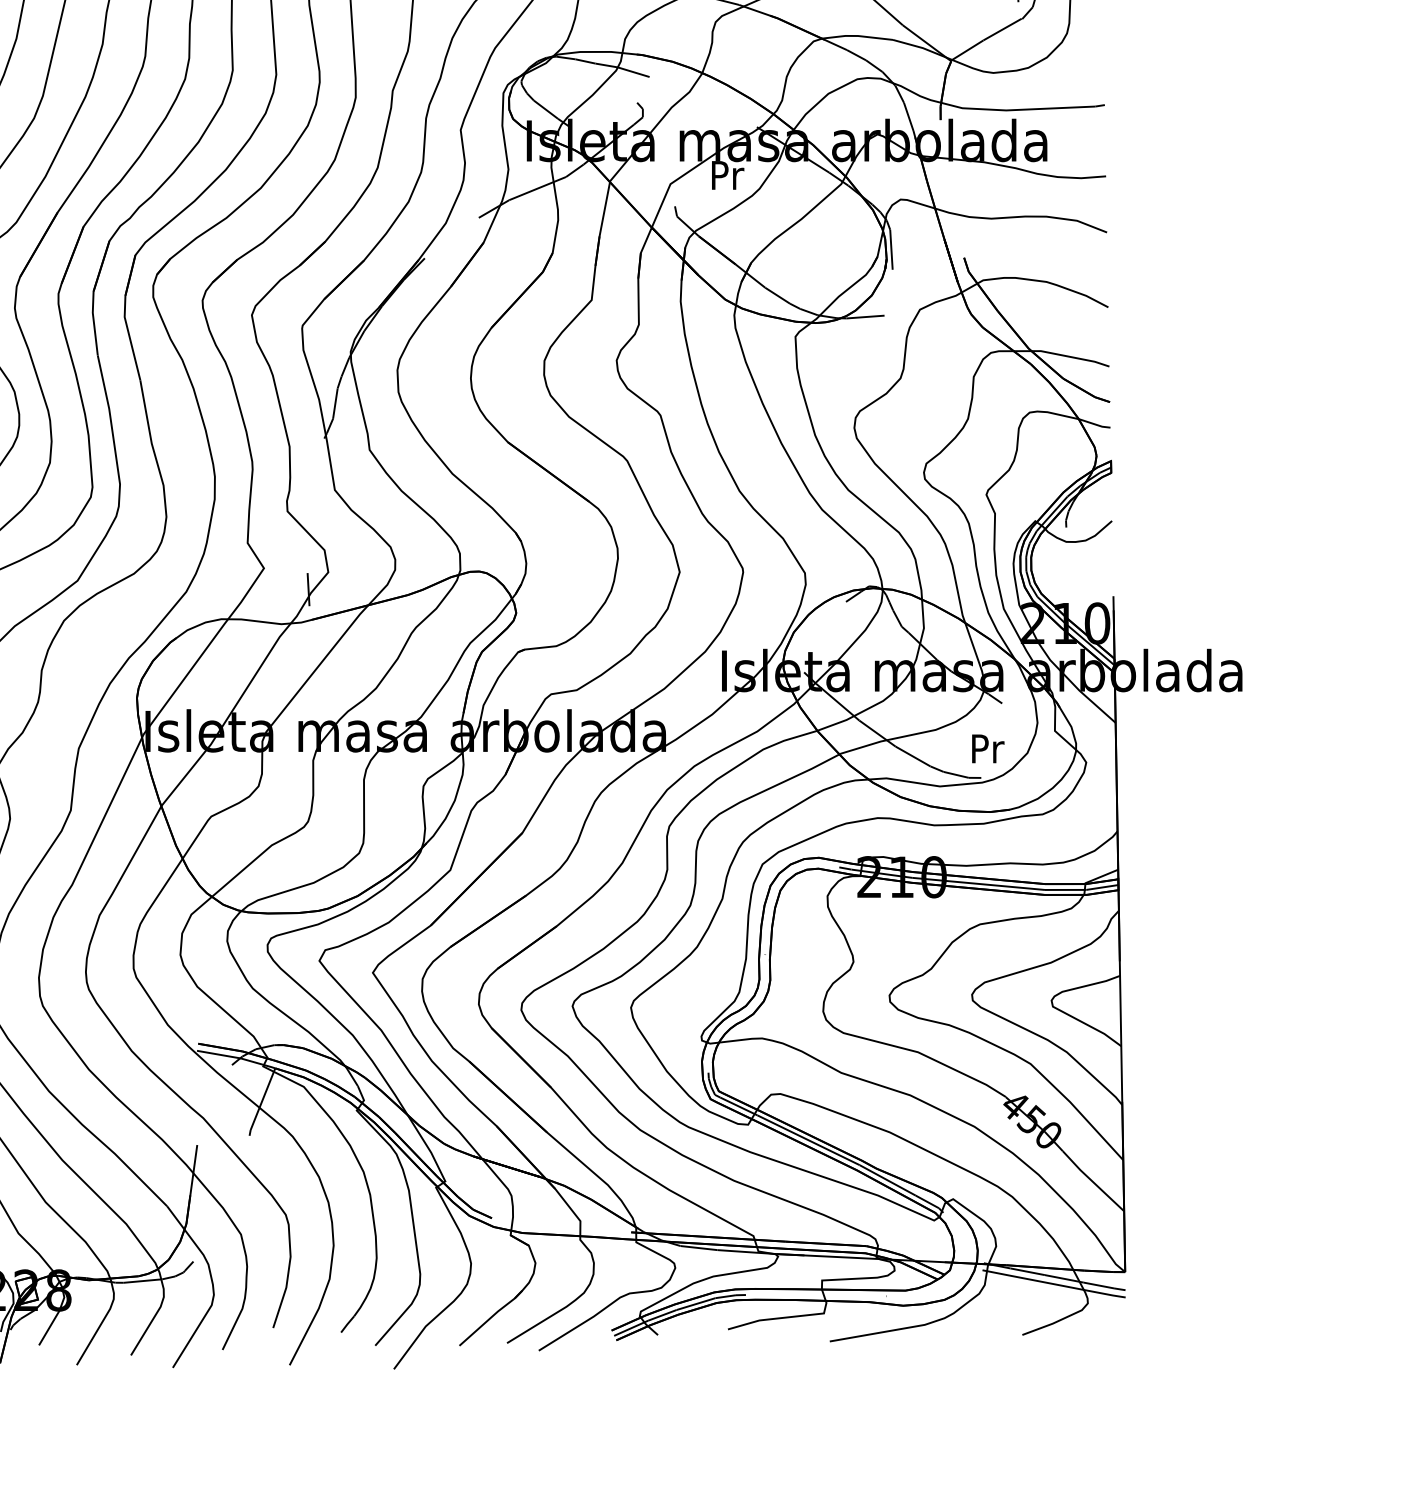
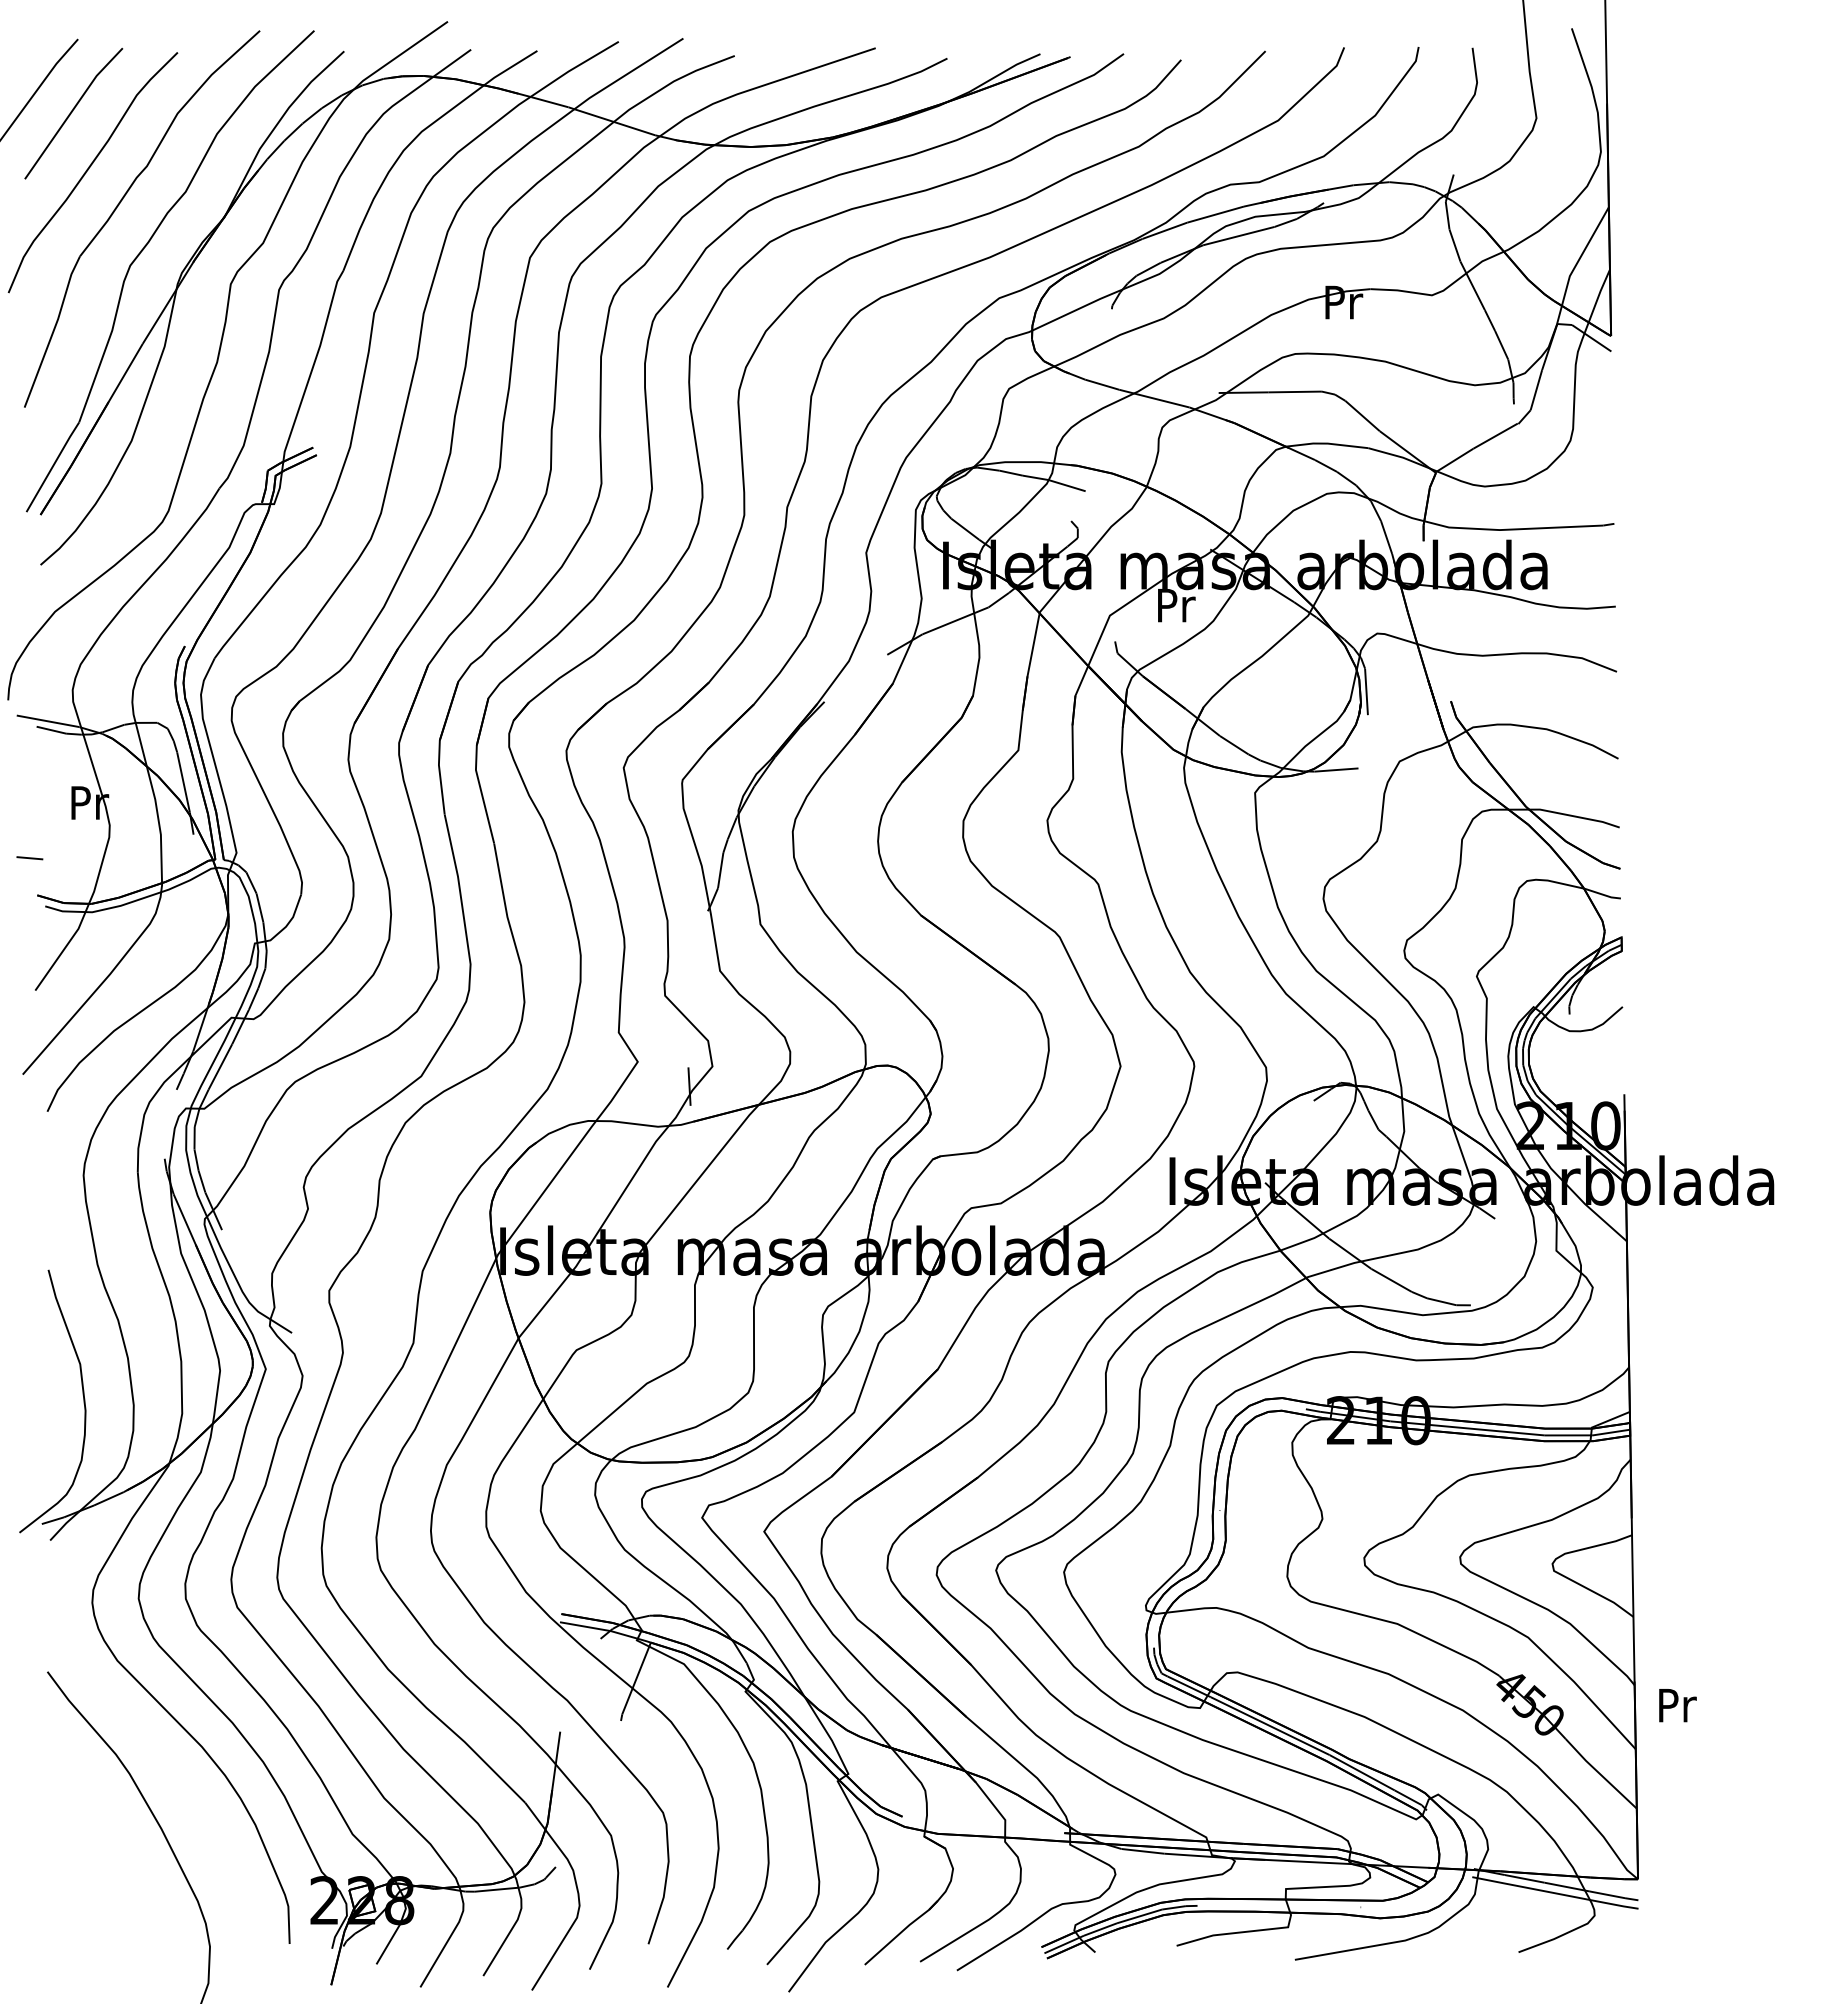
text: (987, 748) -> (1677, 1705), moved

